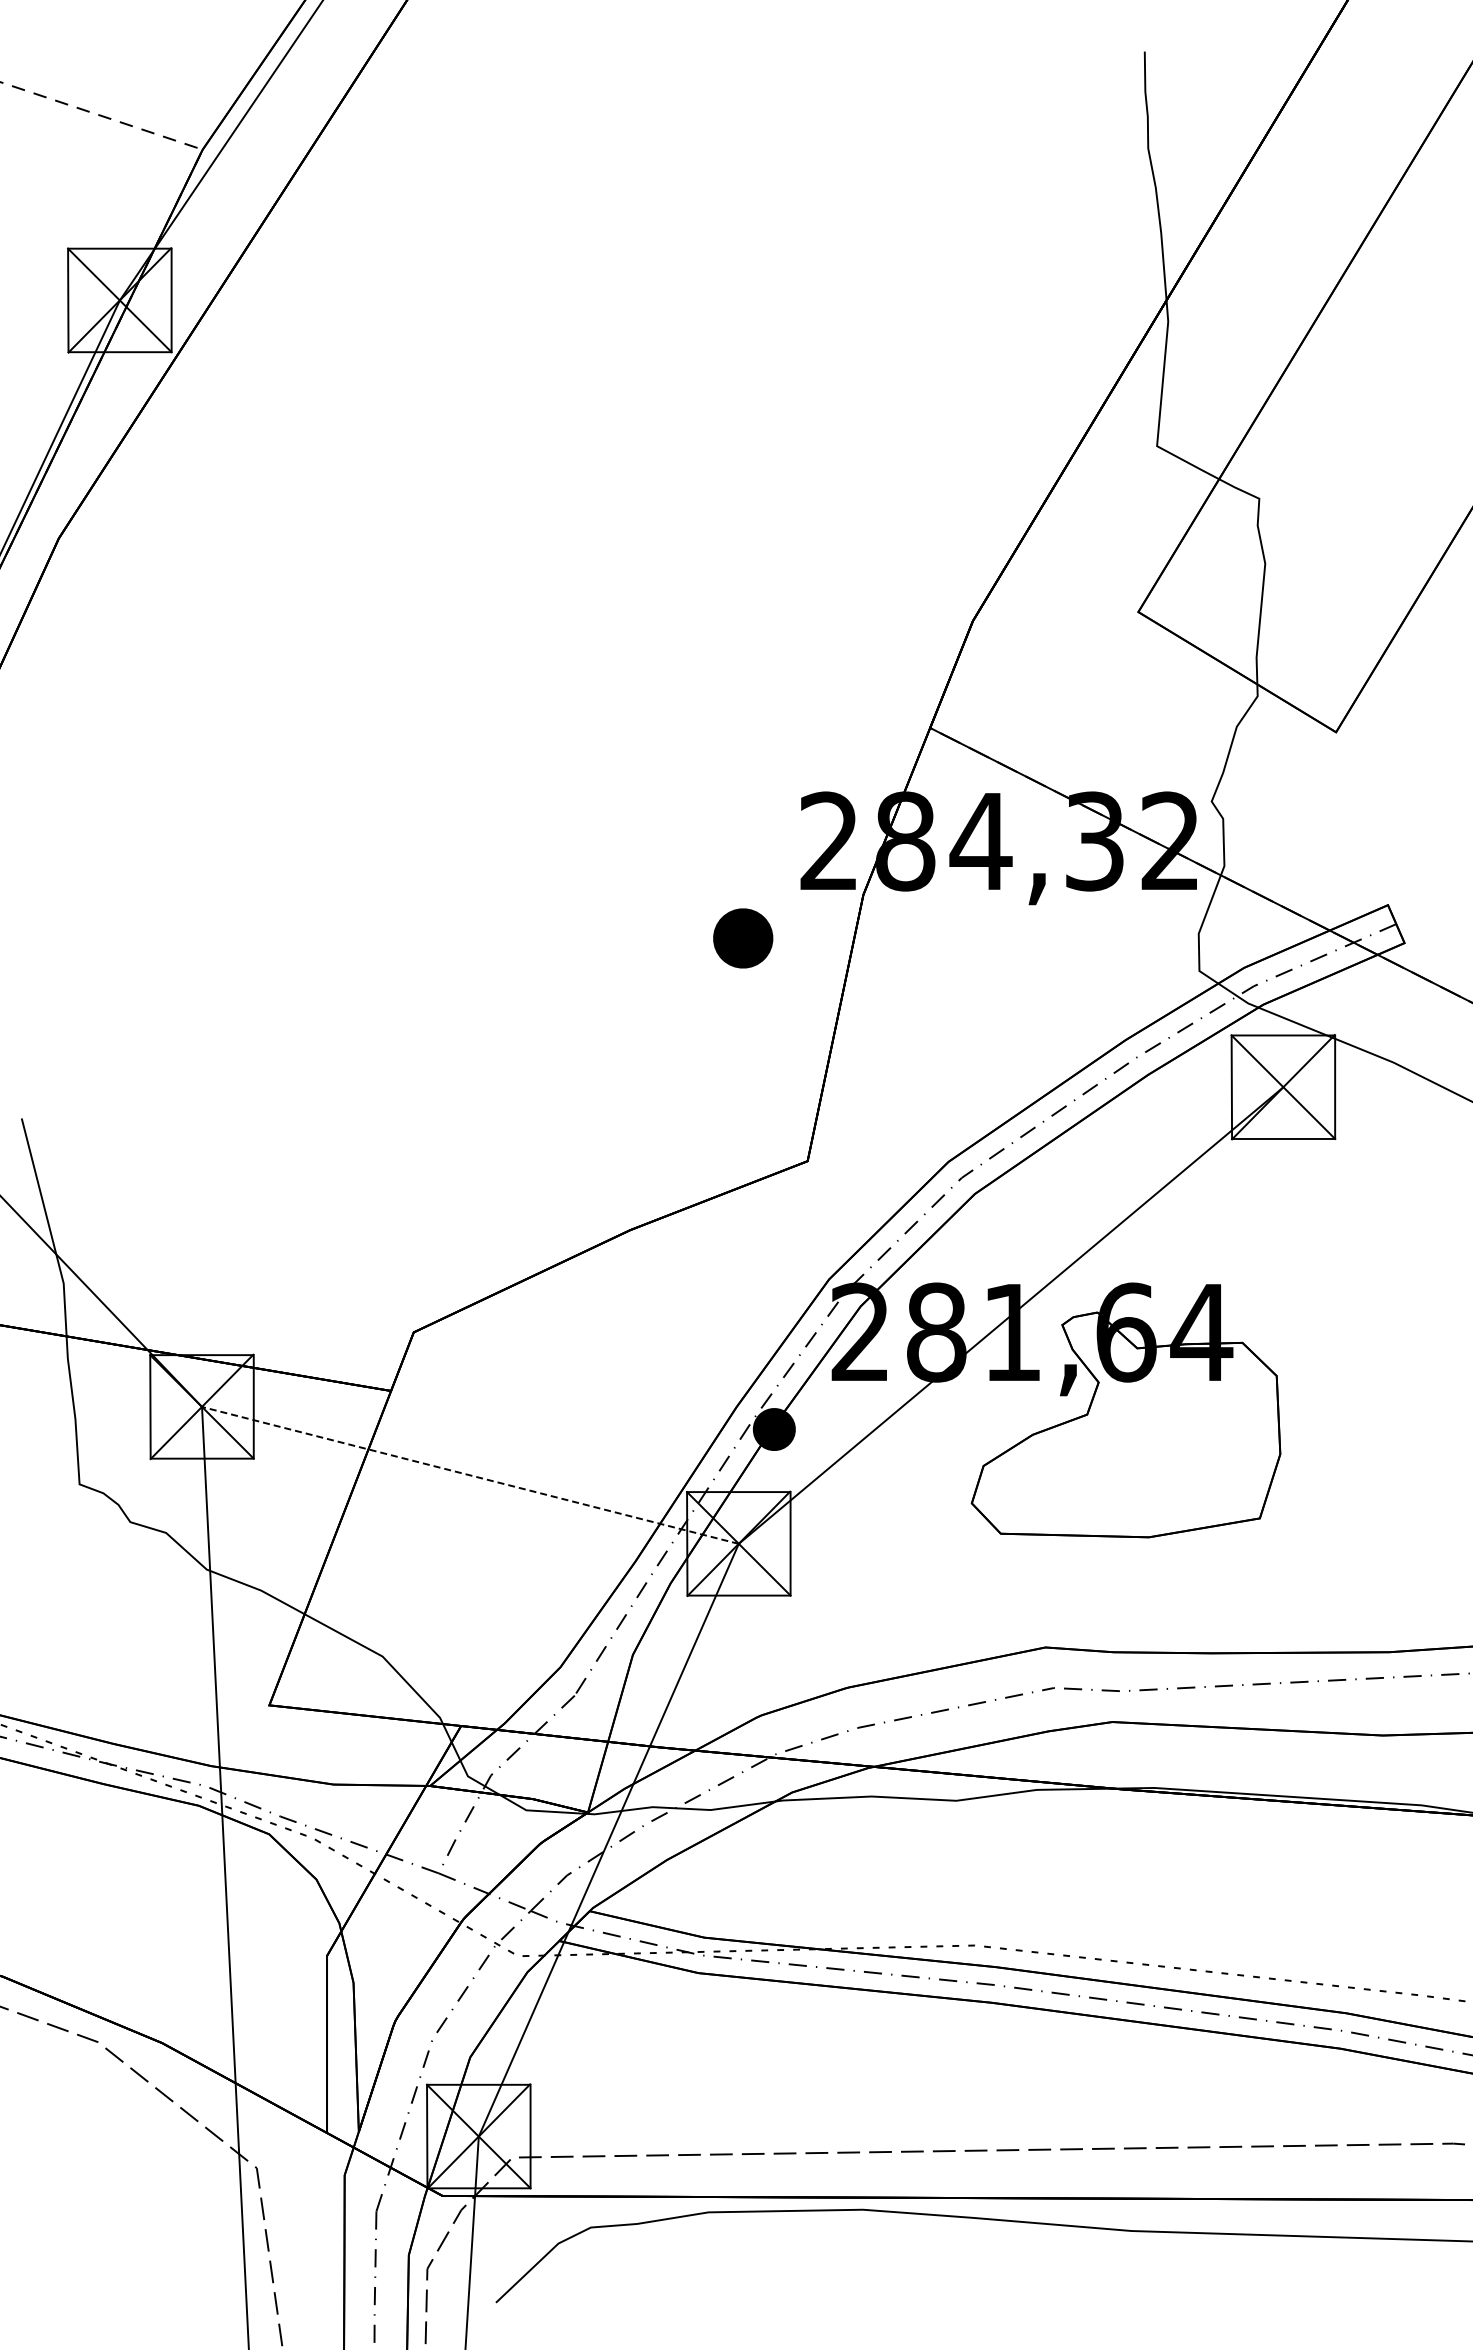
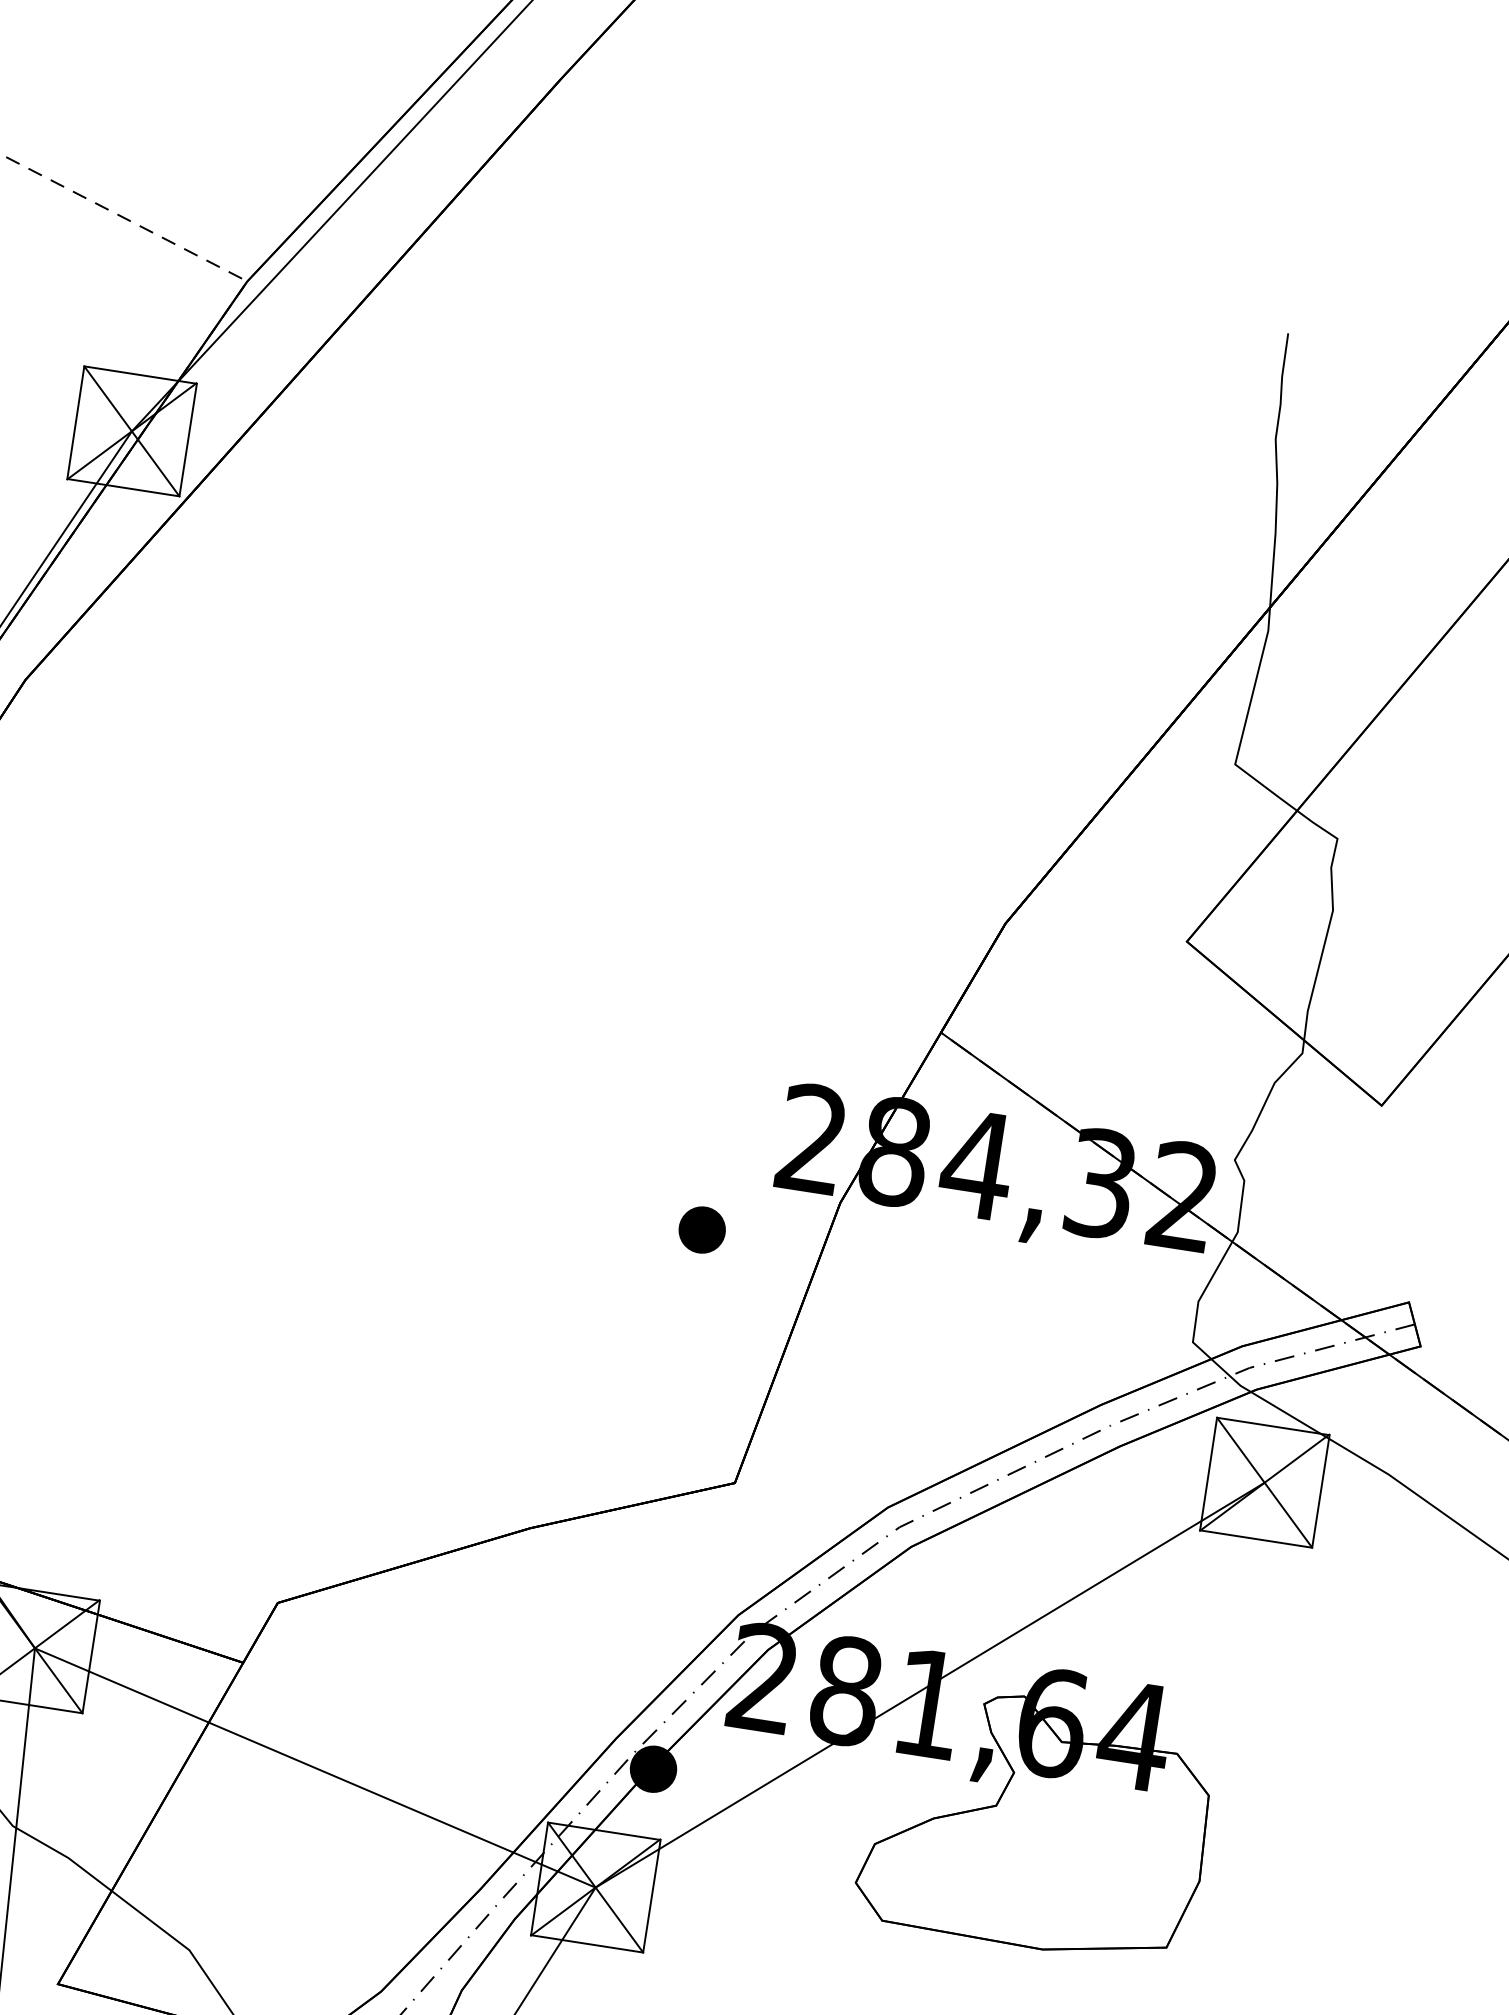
part: (742, 938) -> (701, 1229), size x0.71
line: (470, 1475) -> (315, 1768), dashed -> solid

